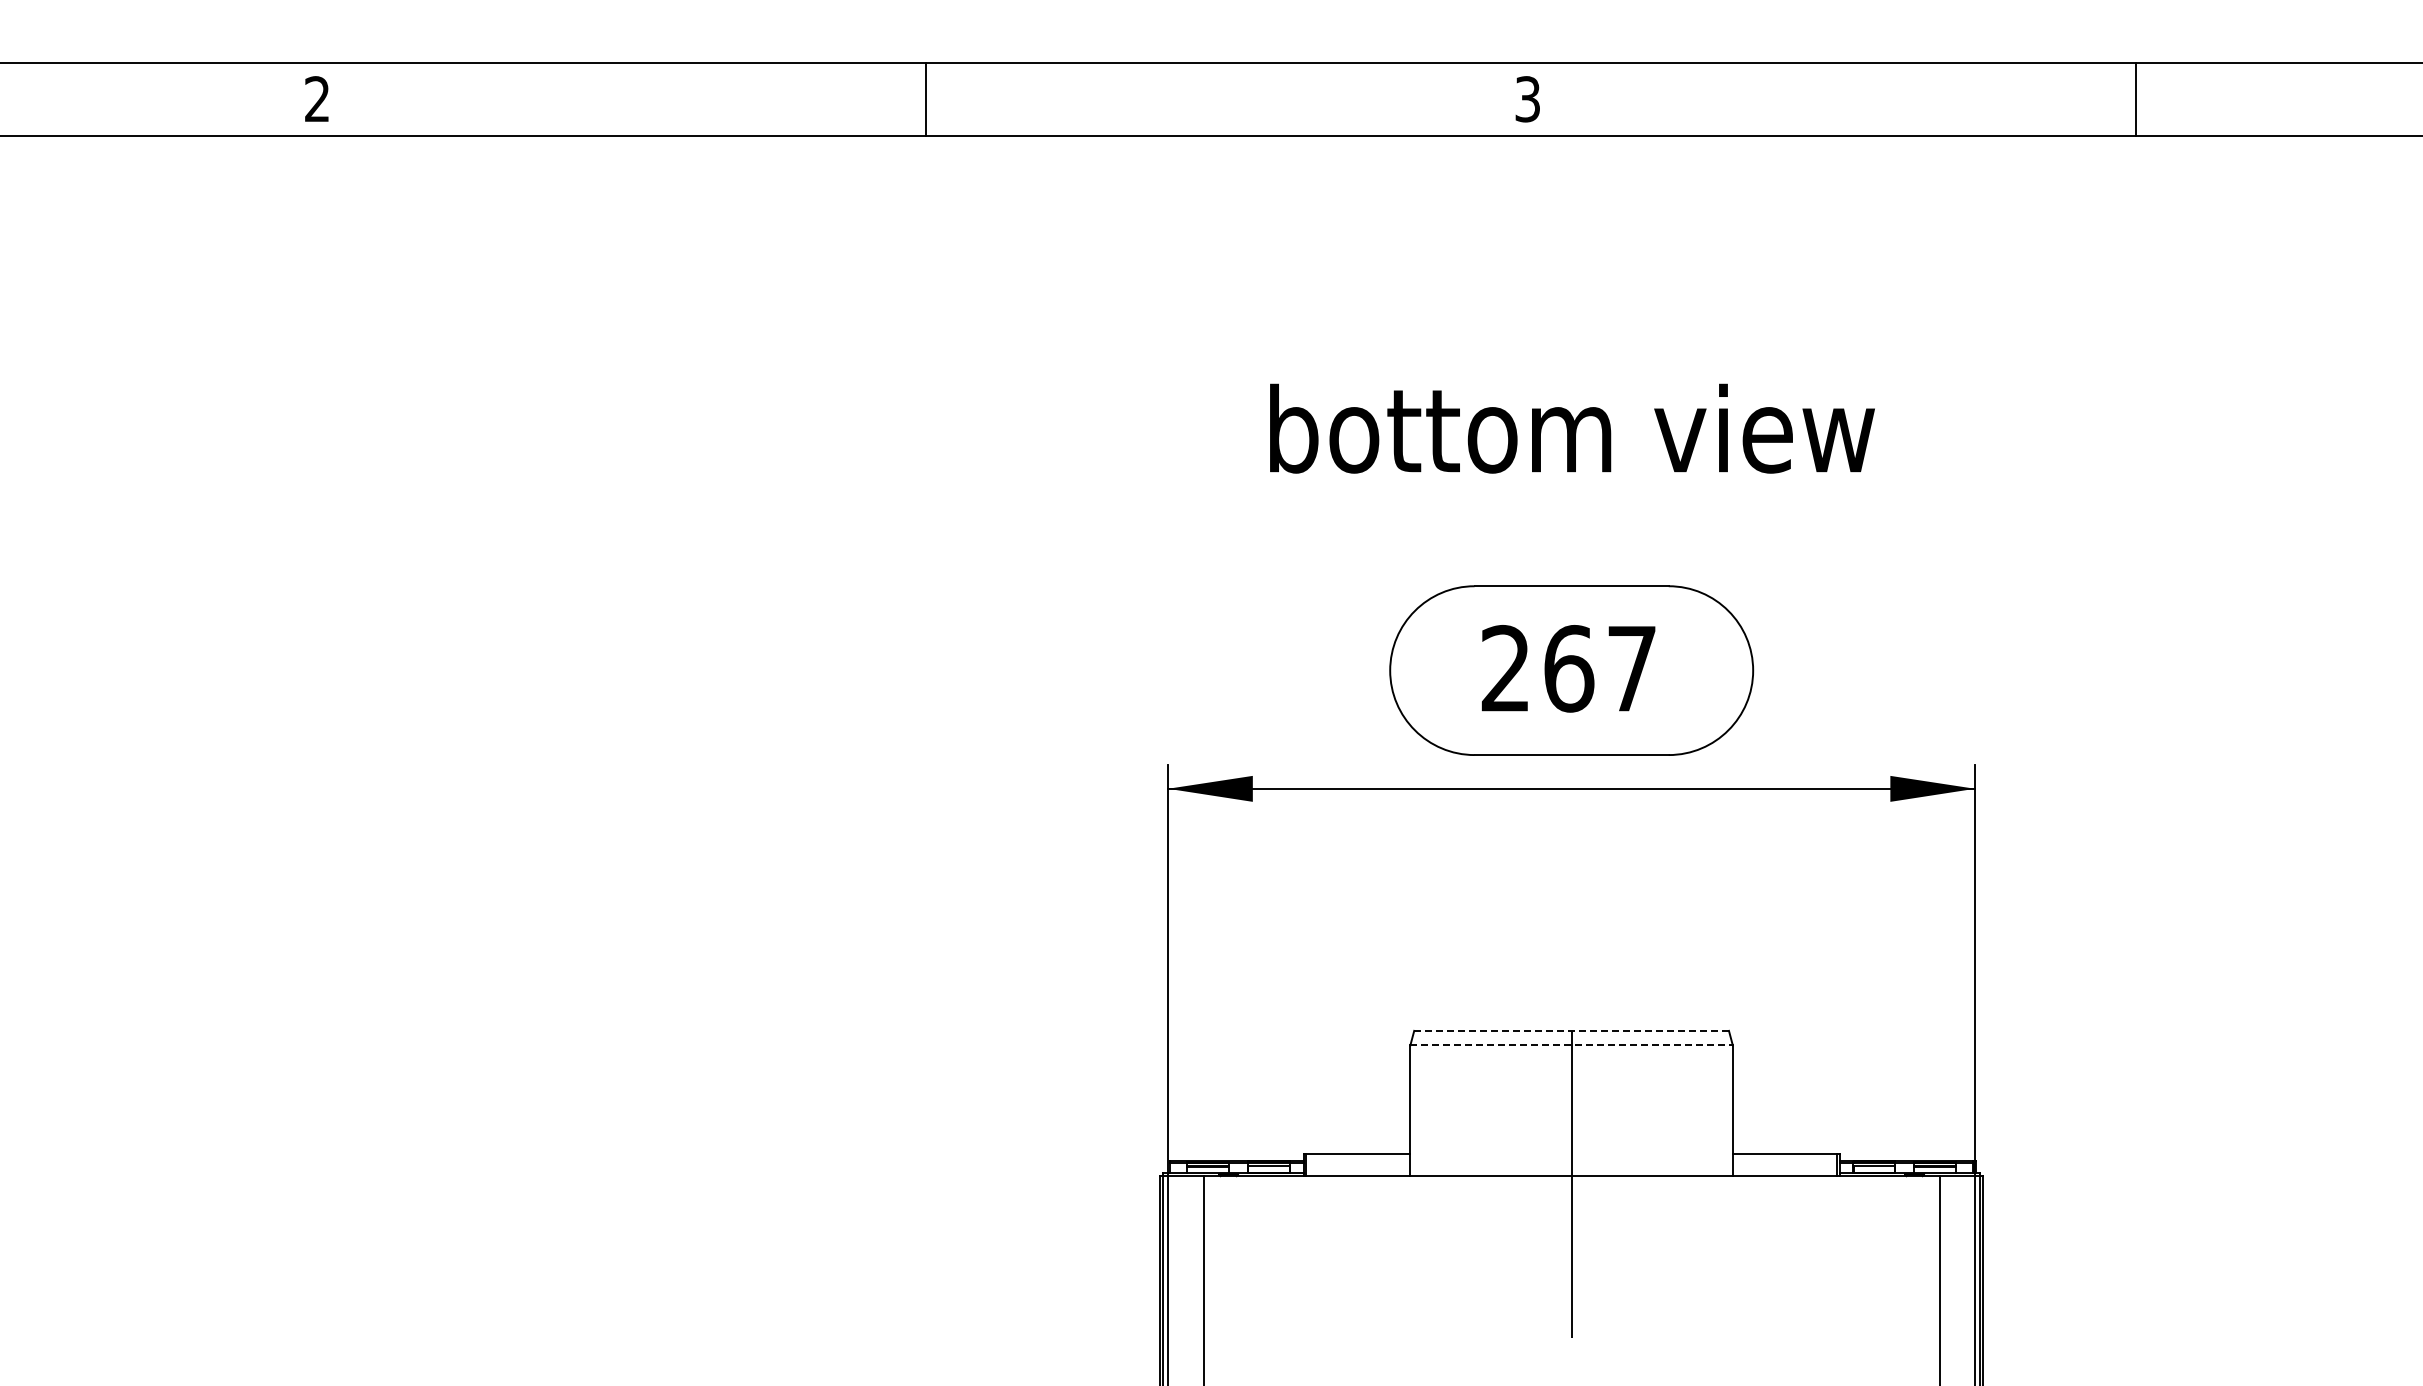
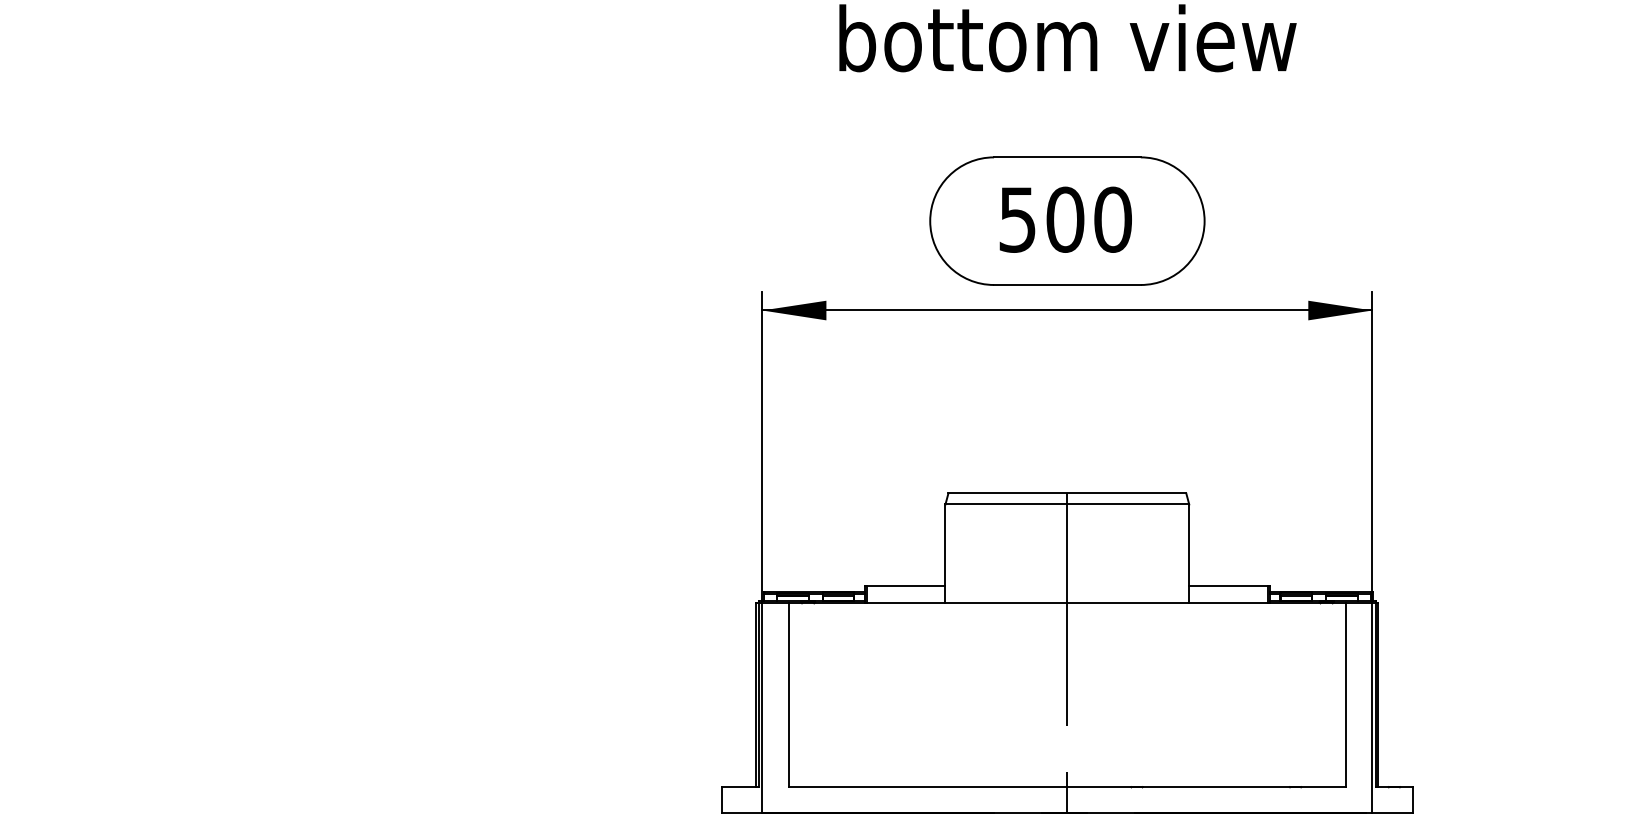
text: (1569, 668) -> (1065, 219), 267 -> 500
line: (1572, 1030) -> (1068, 493), dashed -> solid
line: (1572, 1045) -> (1068, 504), dashed -> solid

